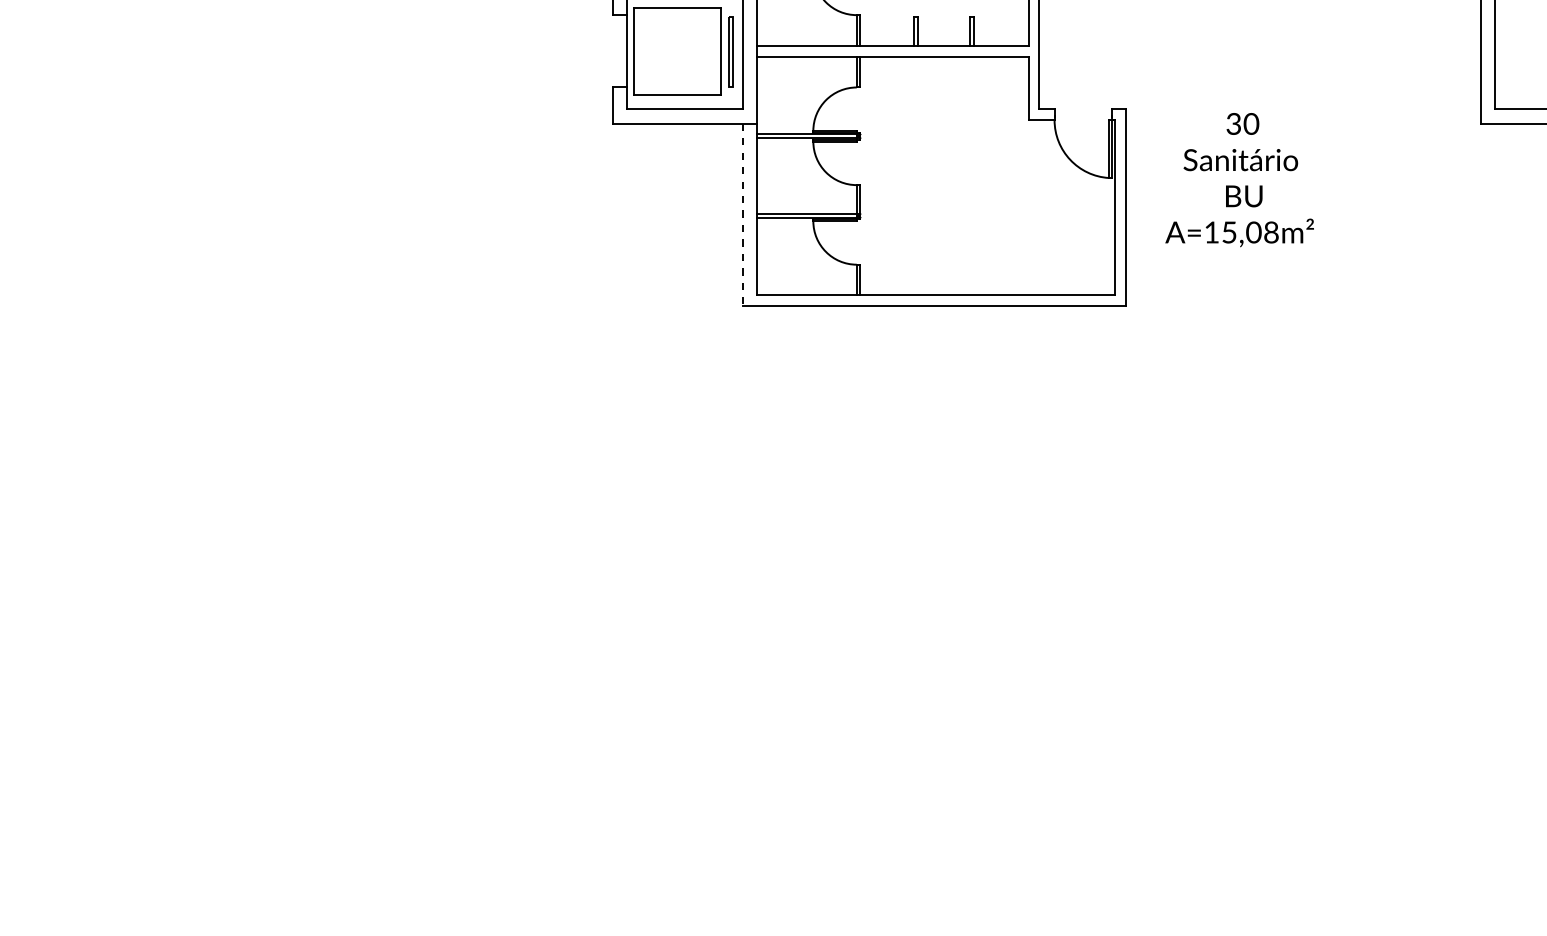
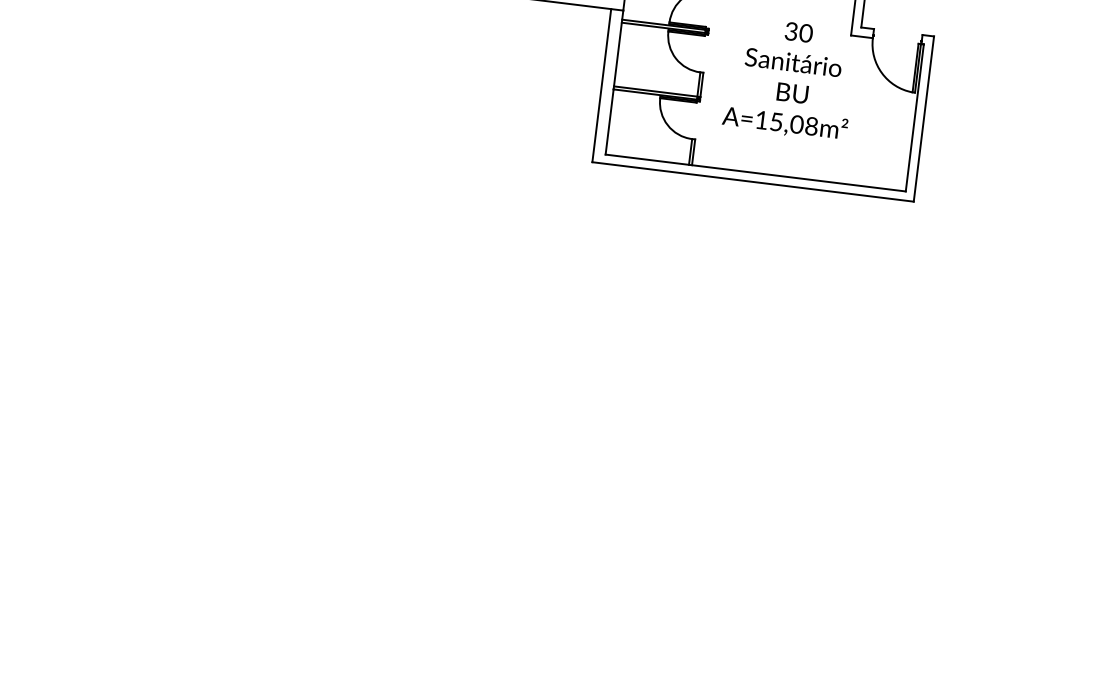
text: (1239, 180) -> (790, 79), moved
line: (742, 215) -> (601, 86), dashed -> solid

